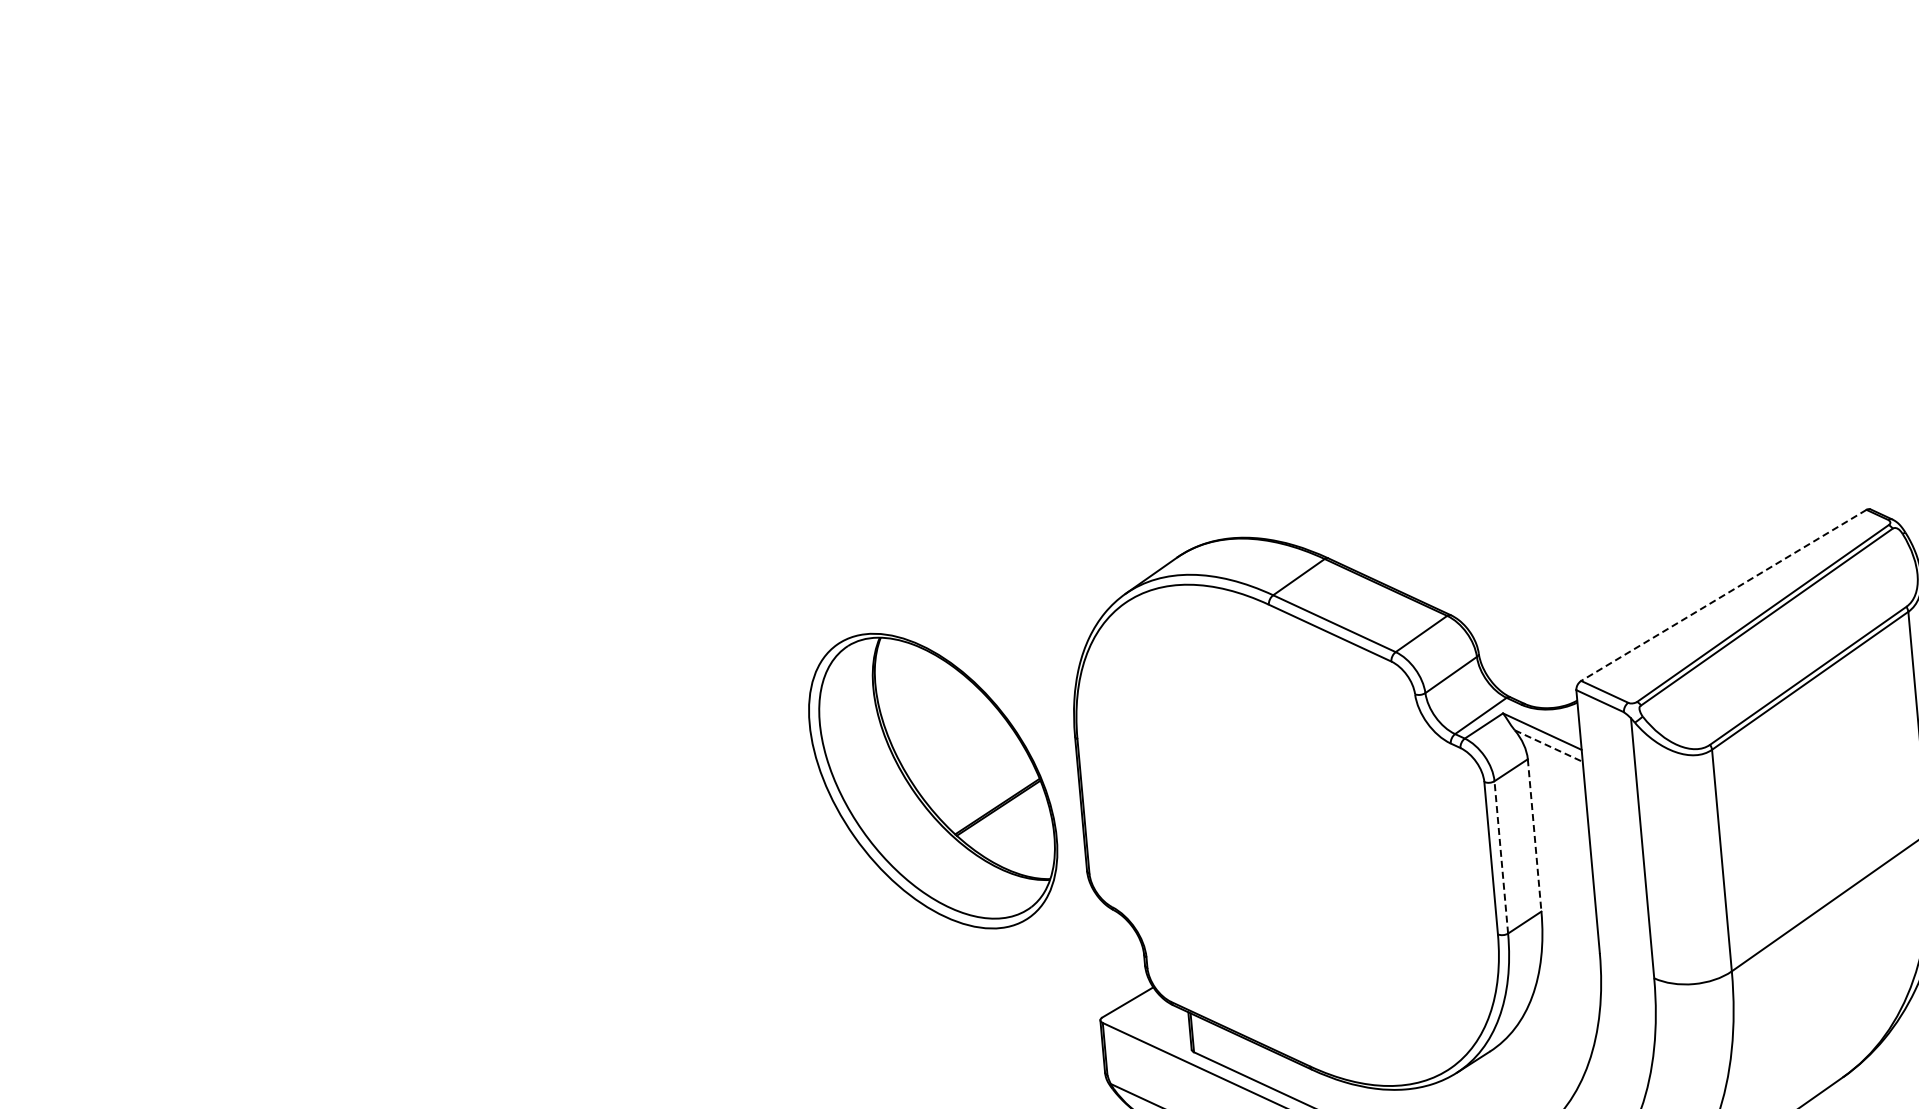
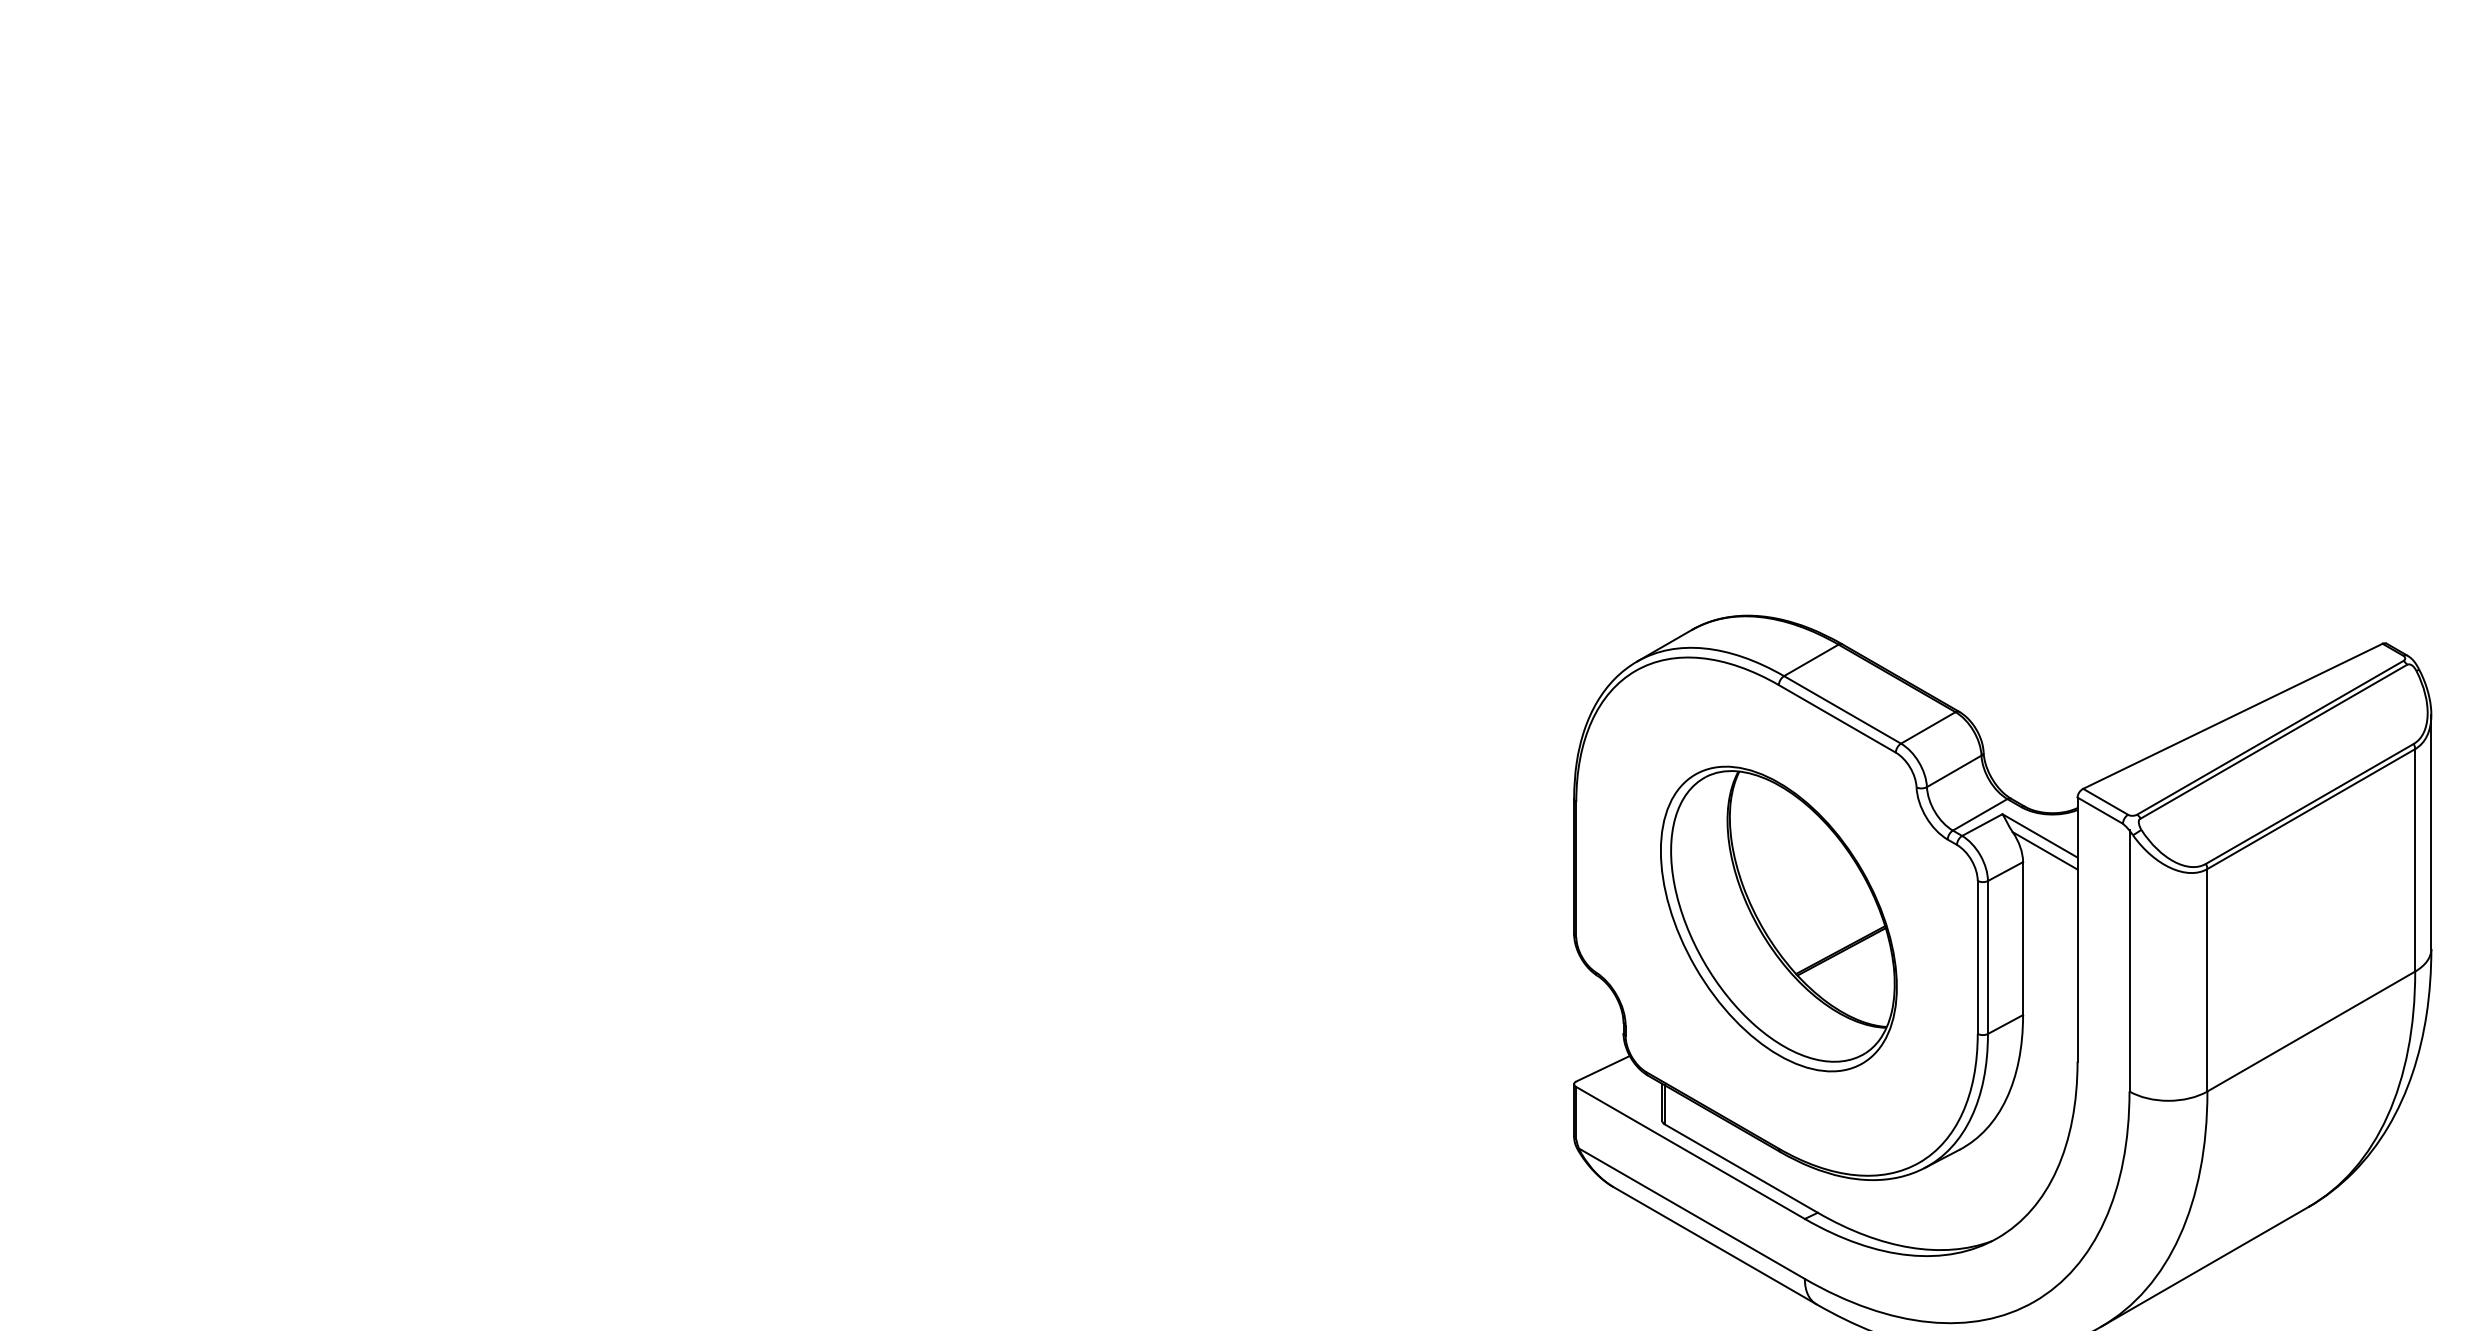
line: (1723, 595) -> (2232, 716), dashed -> solid
line: (1549, 746) -> (2045, 851), dashed -> solid
part: (932, 780) -> (1778, 918), moved
line: (1535, 836) -> (2023, 939), dashed -> solid
line: (1500, 857) -> (1987, 957), dashed -> solid

